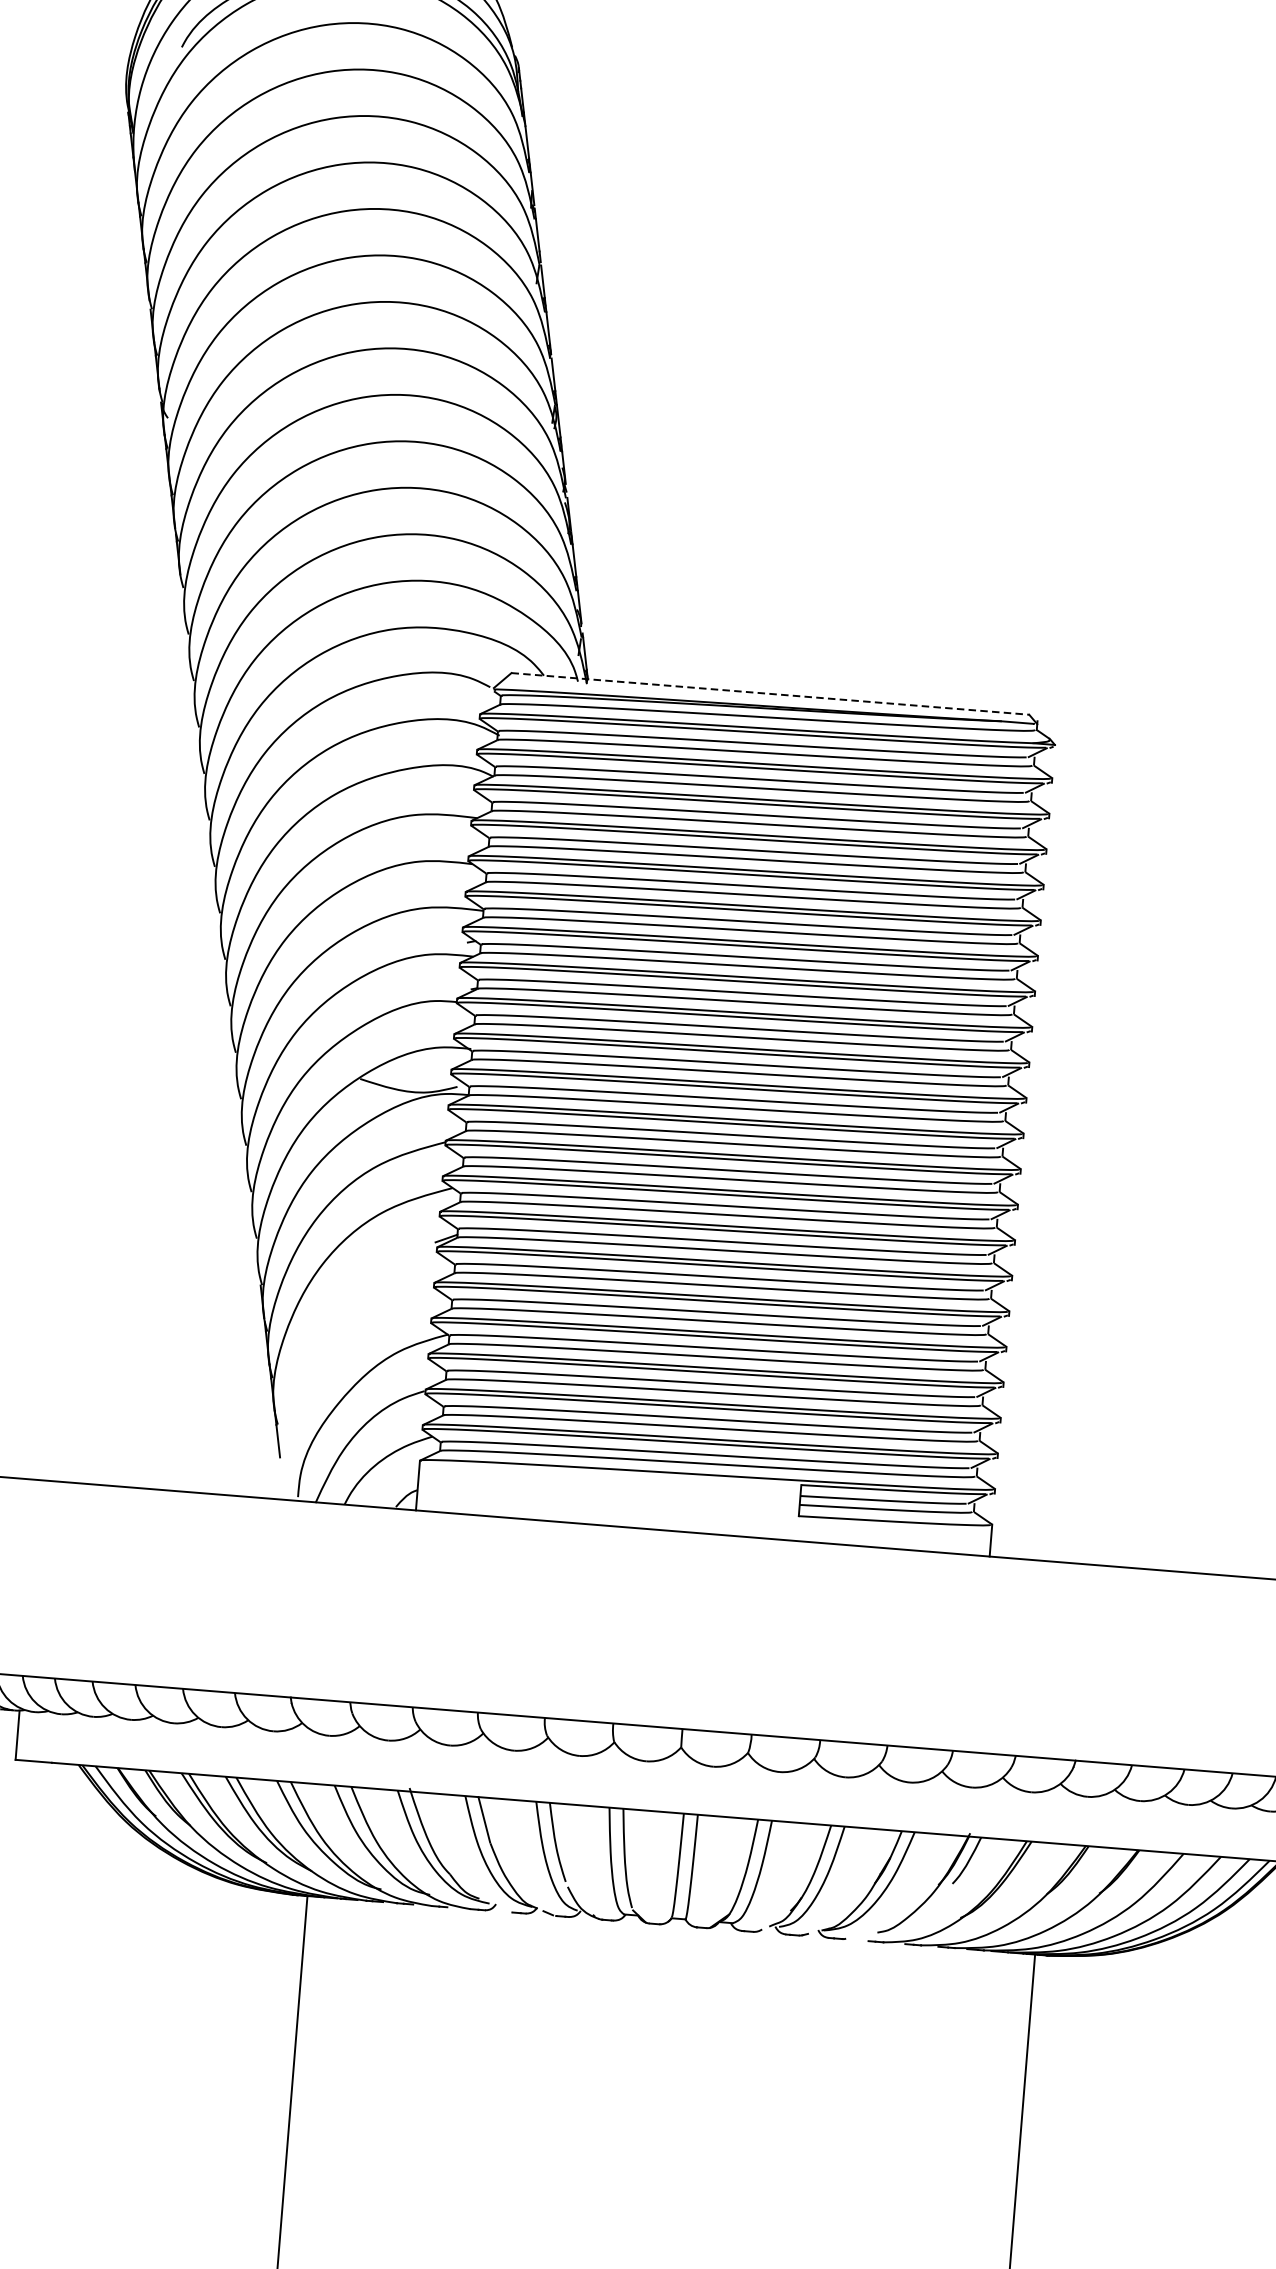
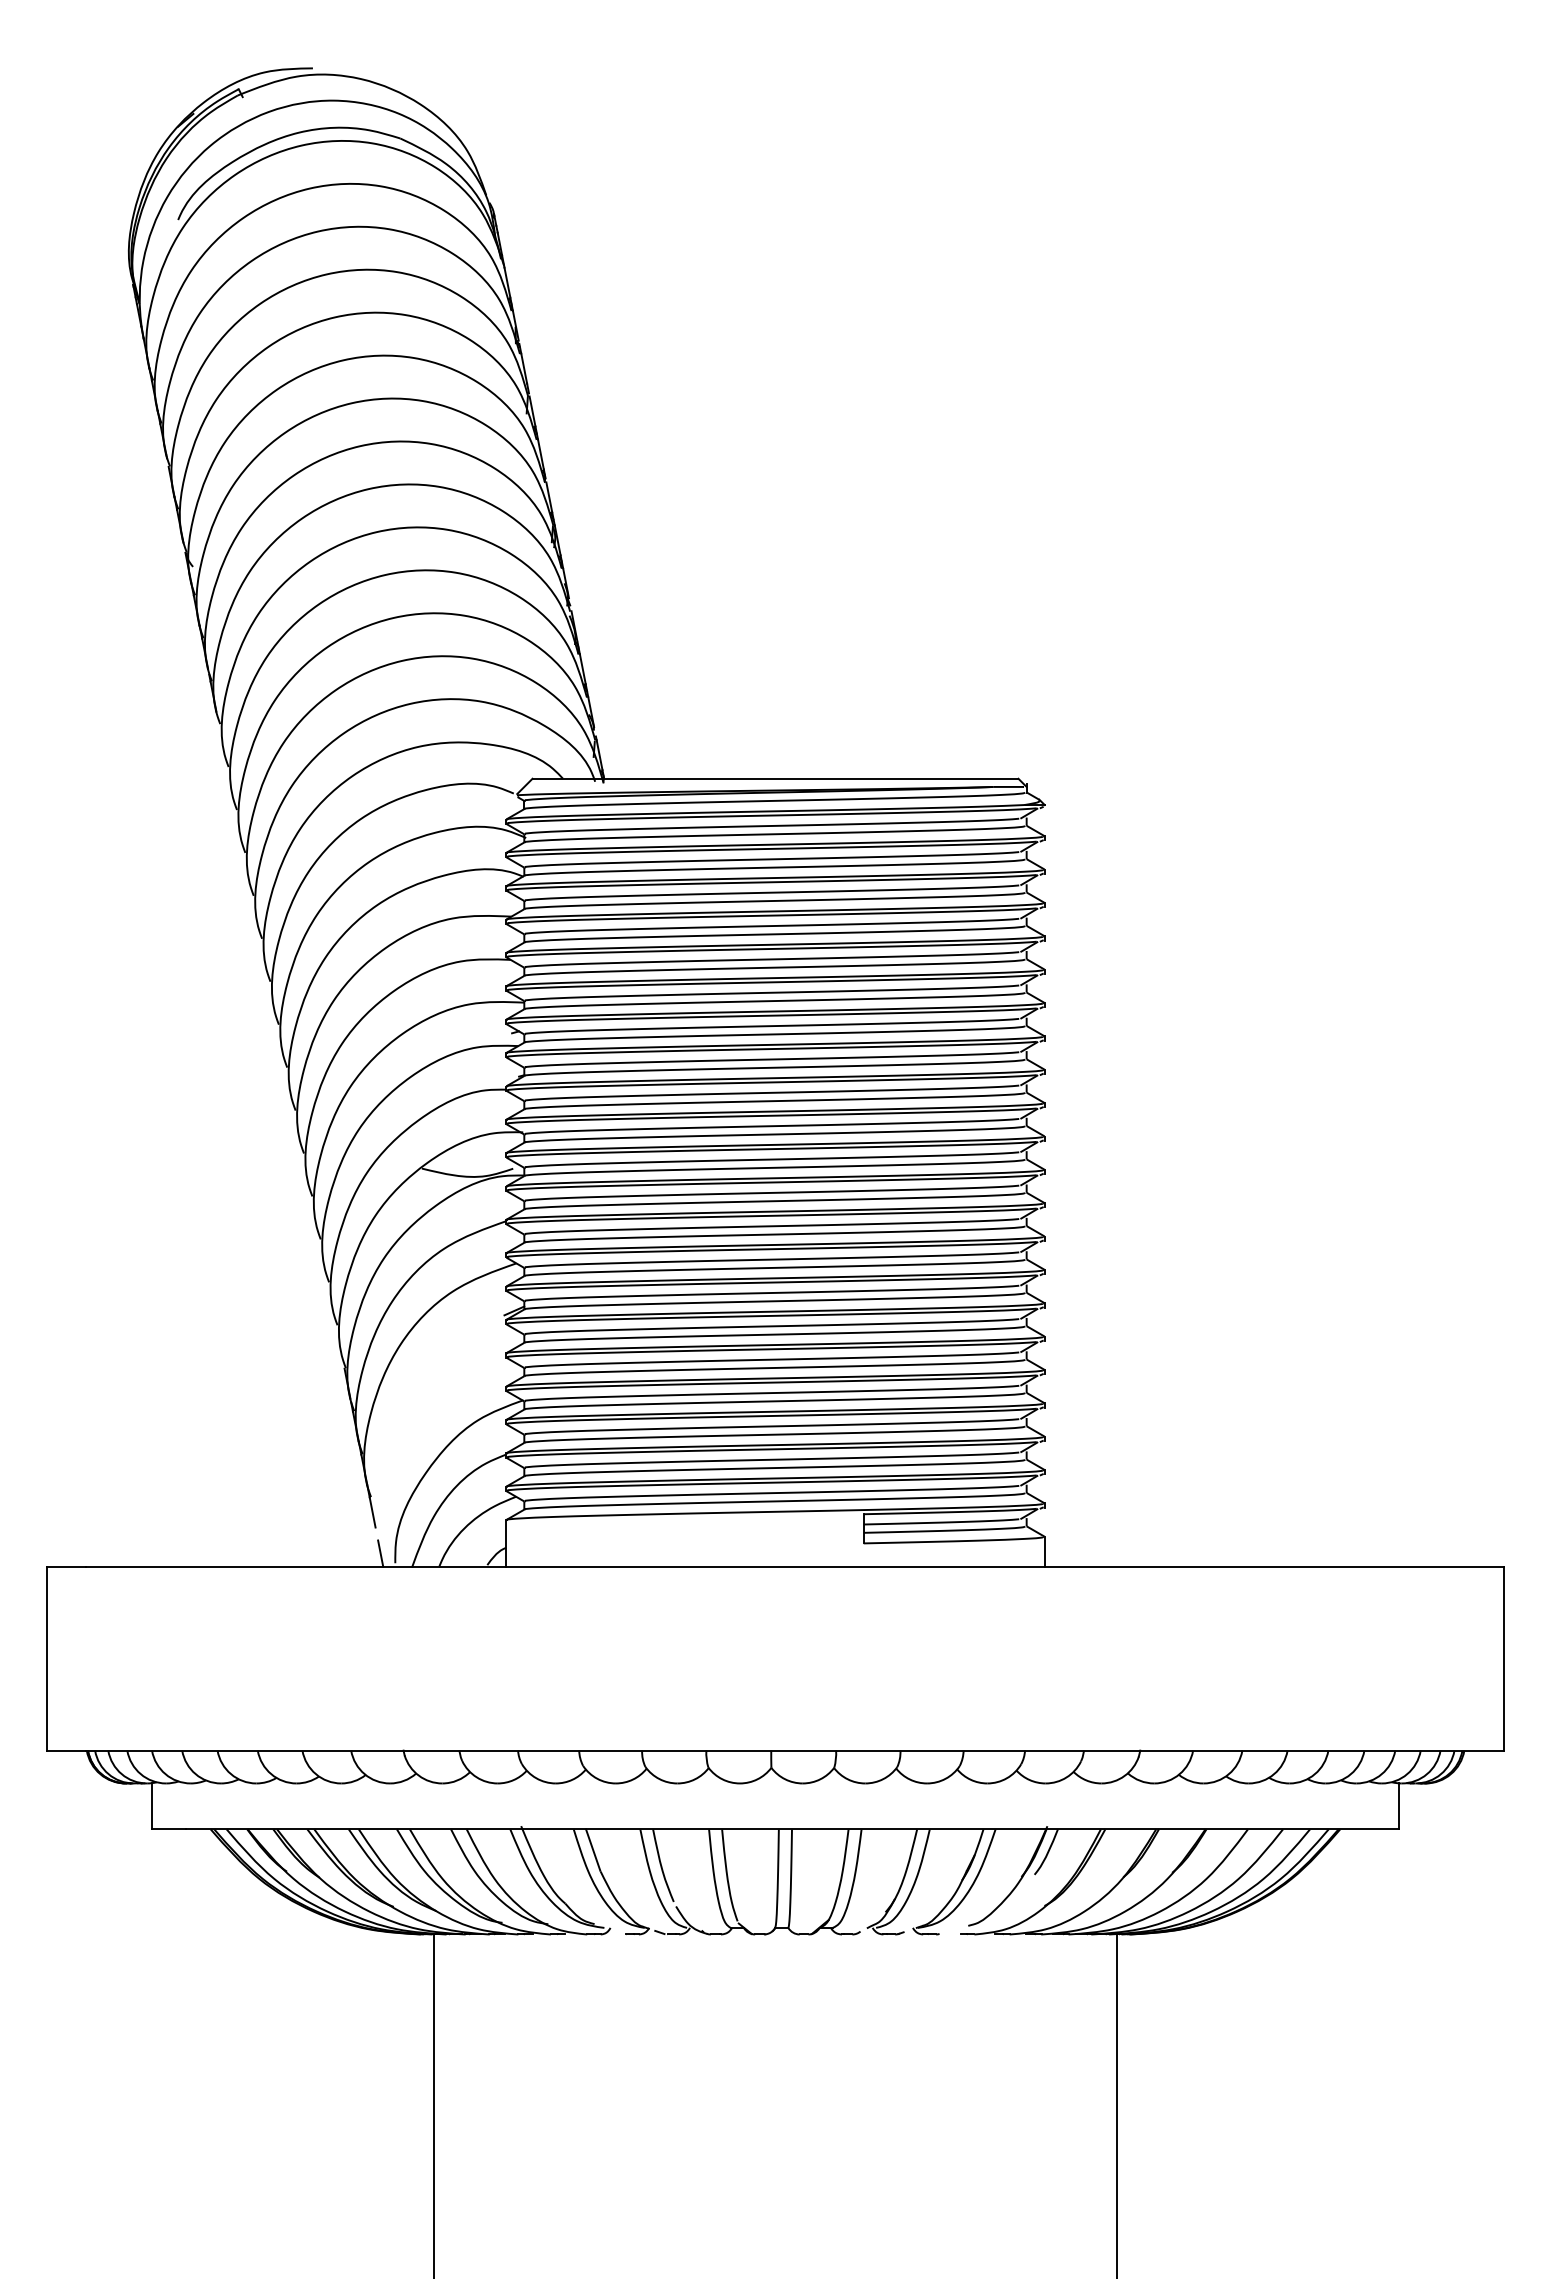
line: (770, 693) -> (775, 778), dashed -> solid
line: (283, 1485) -> (380, 1553), added

